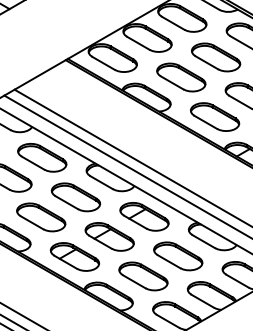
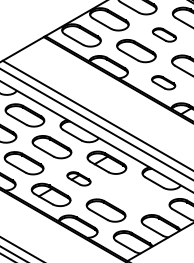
part: (216, 57) -> (164, 34), size x0.6
part: (215, 116) -> (163, 82), size x0.6
part: (109, 236) -> (78, 178), size x0.6
part: (178, 256) -> (134, 194), removed

